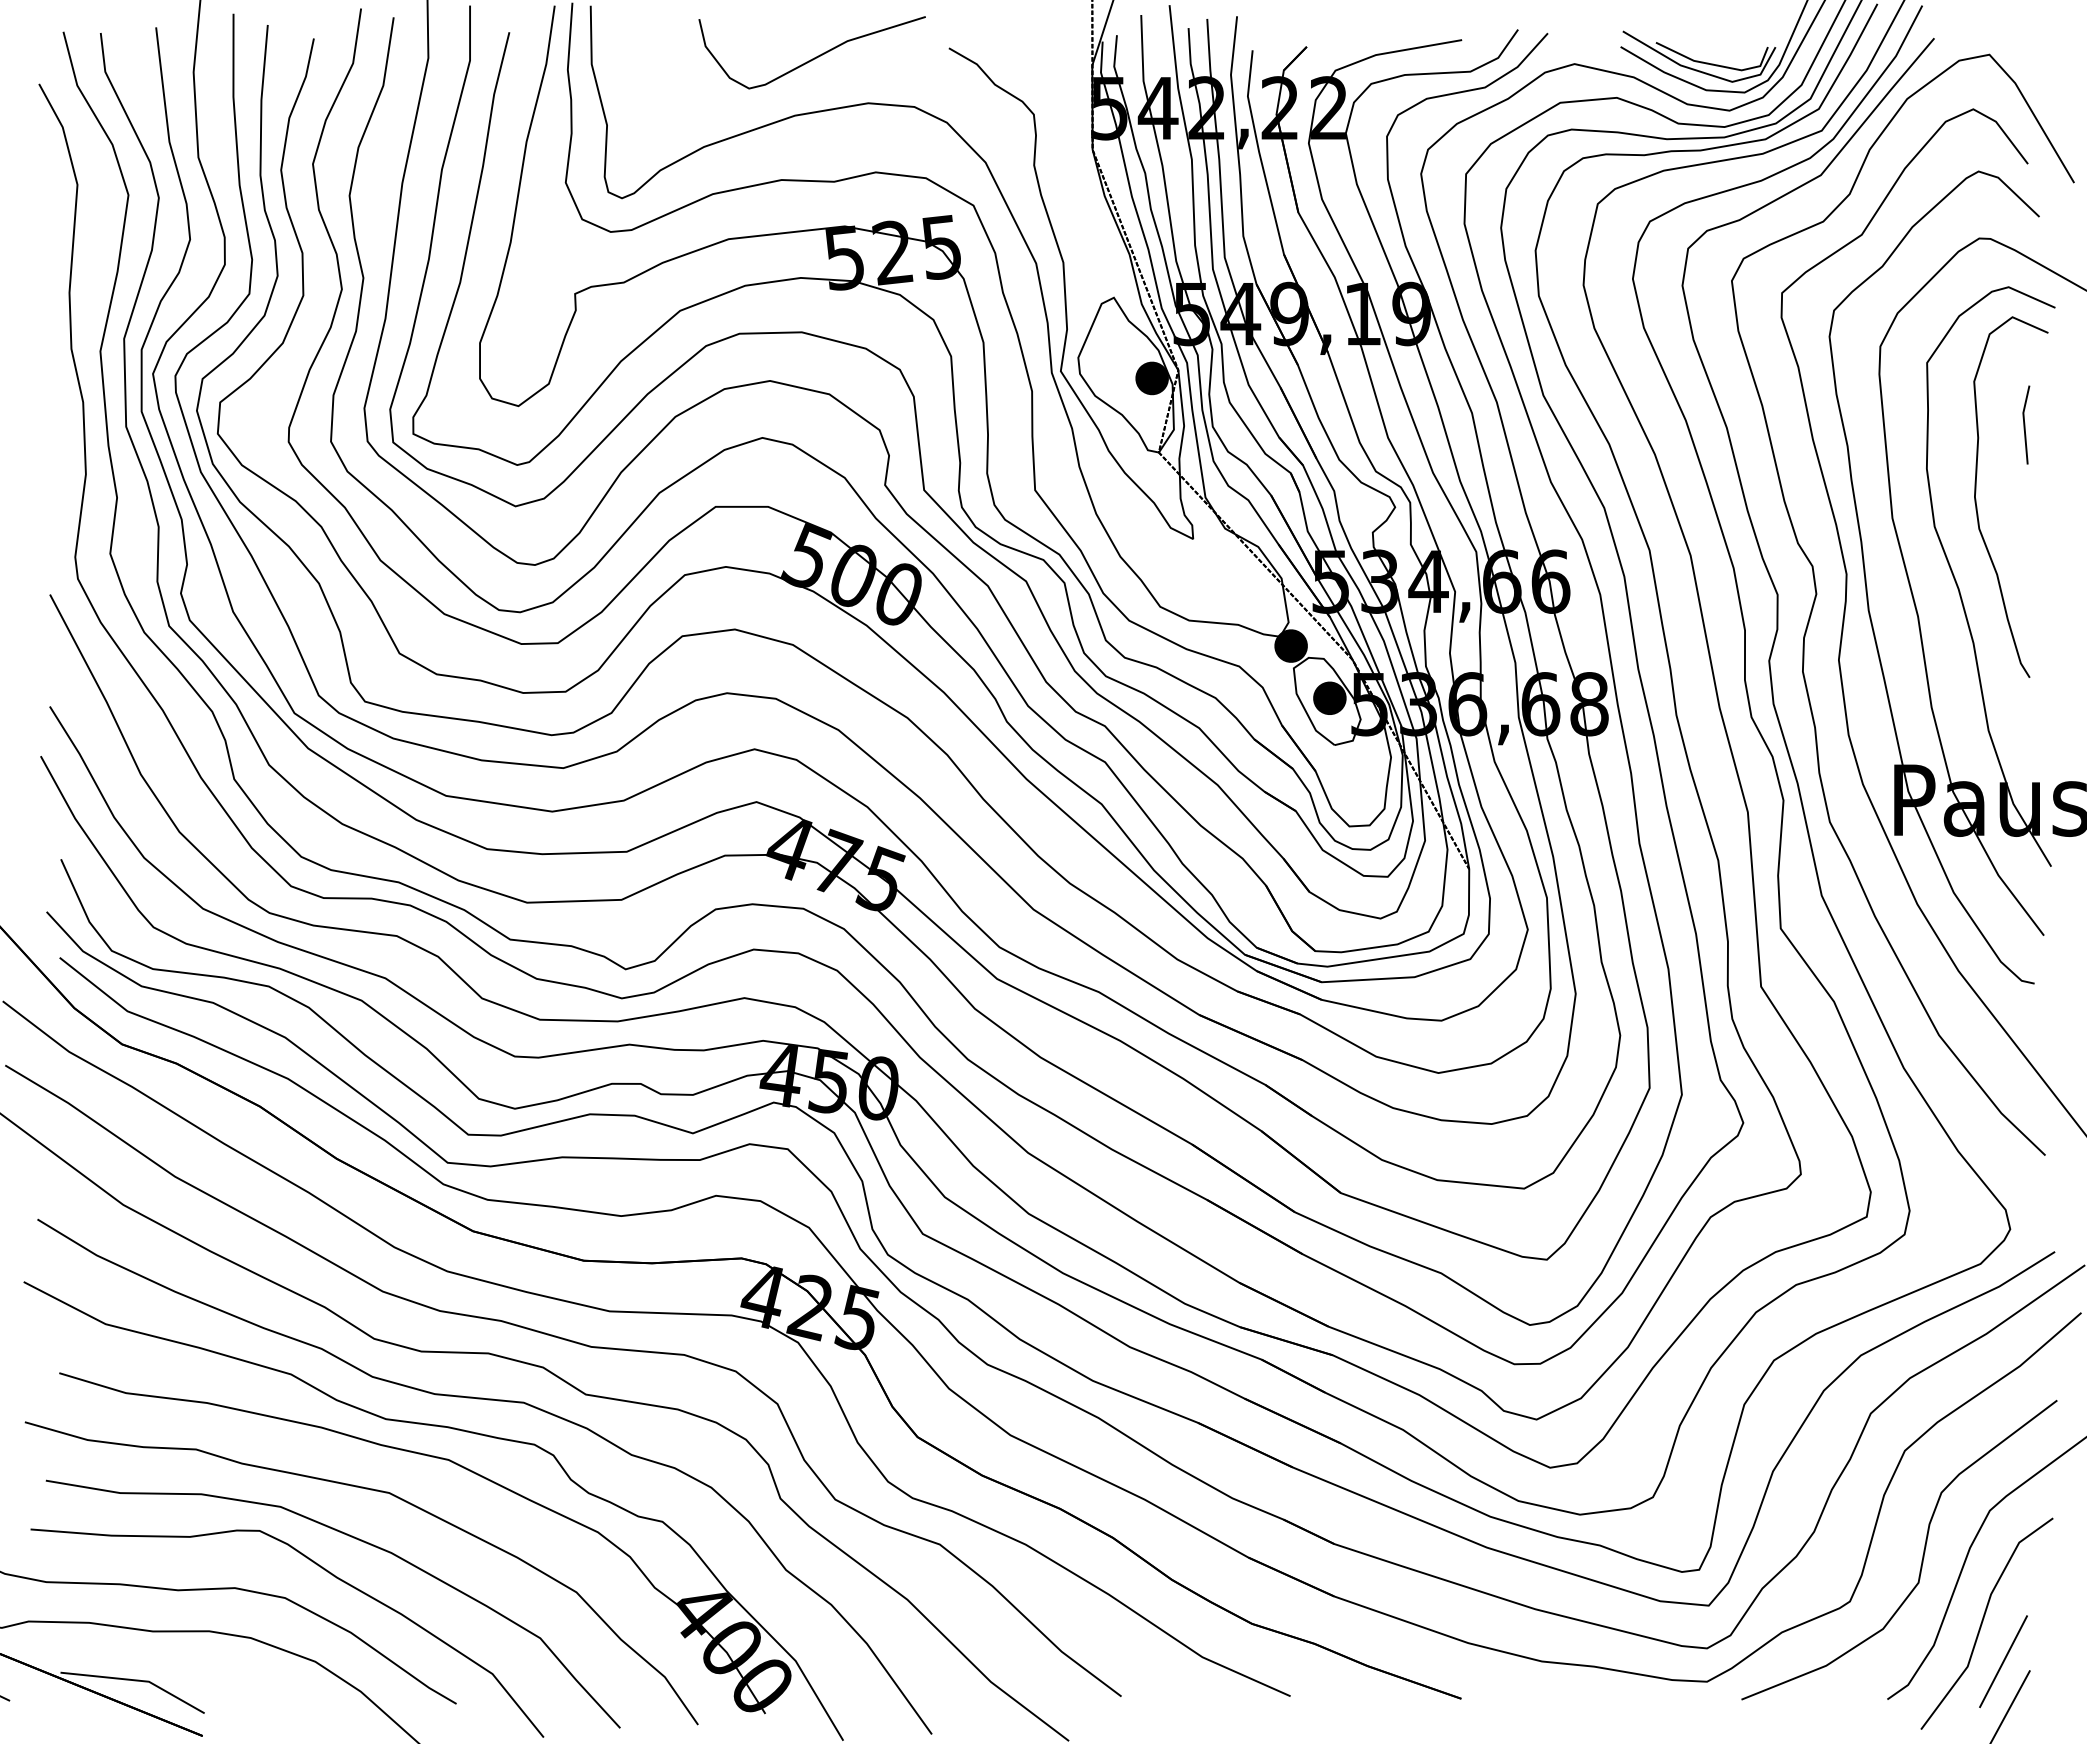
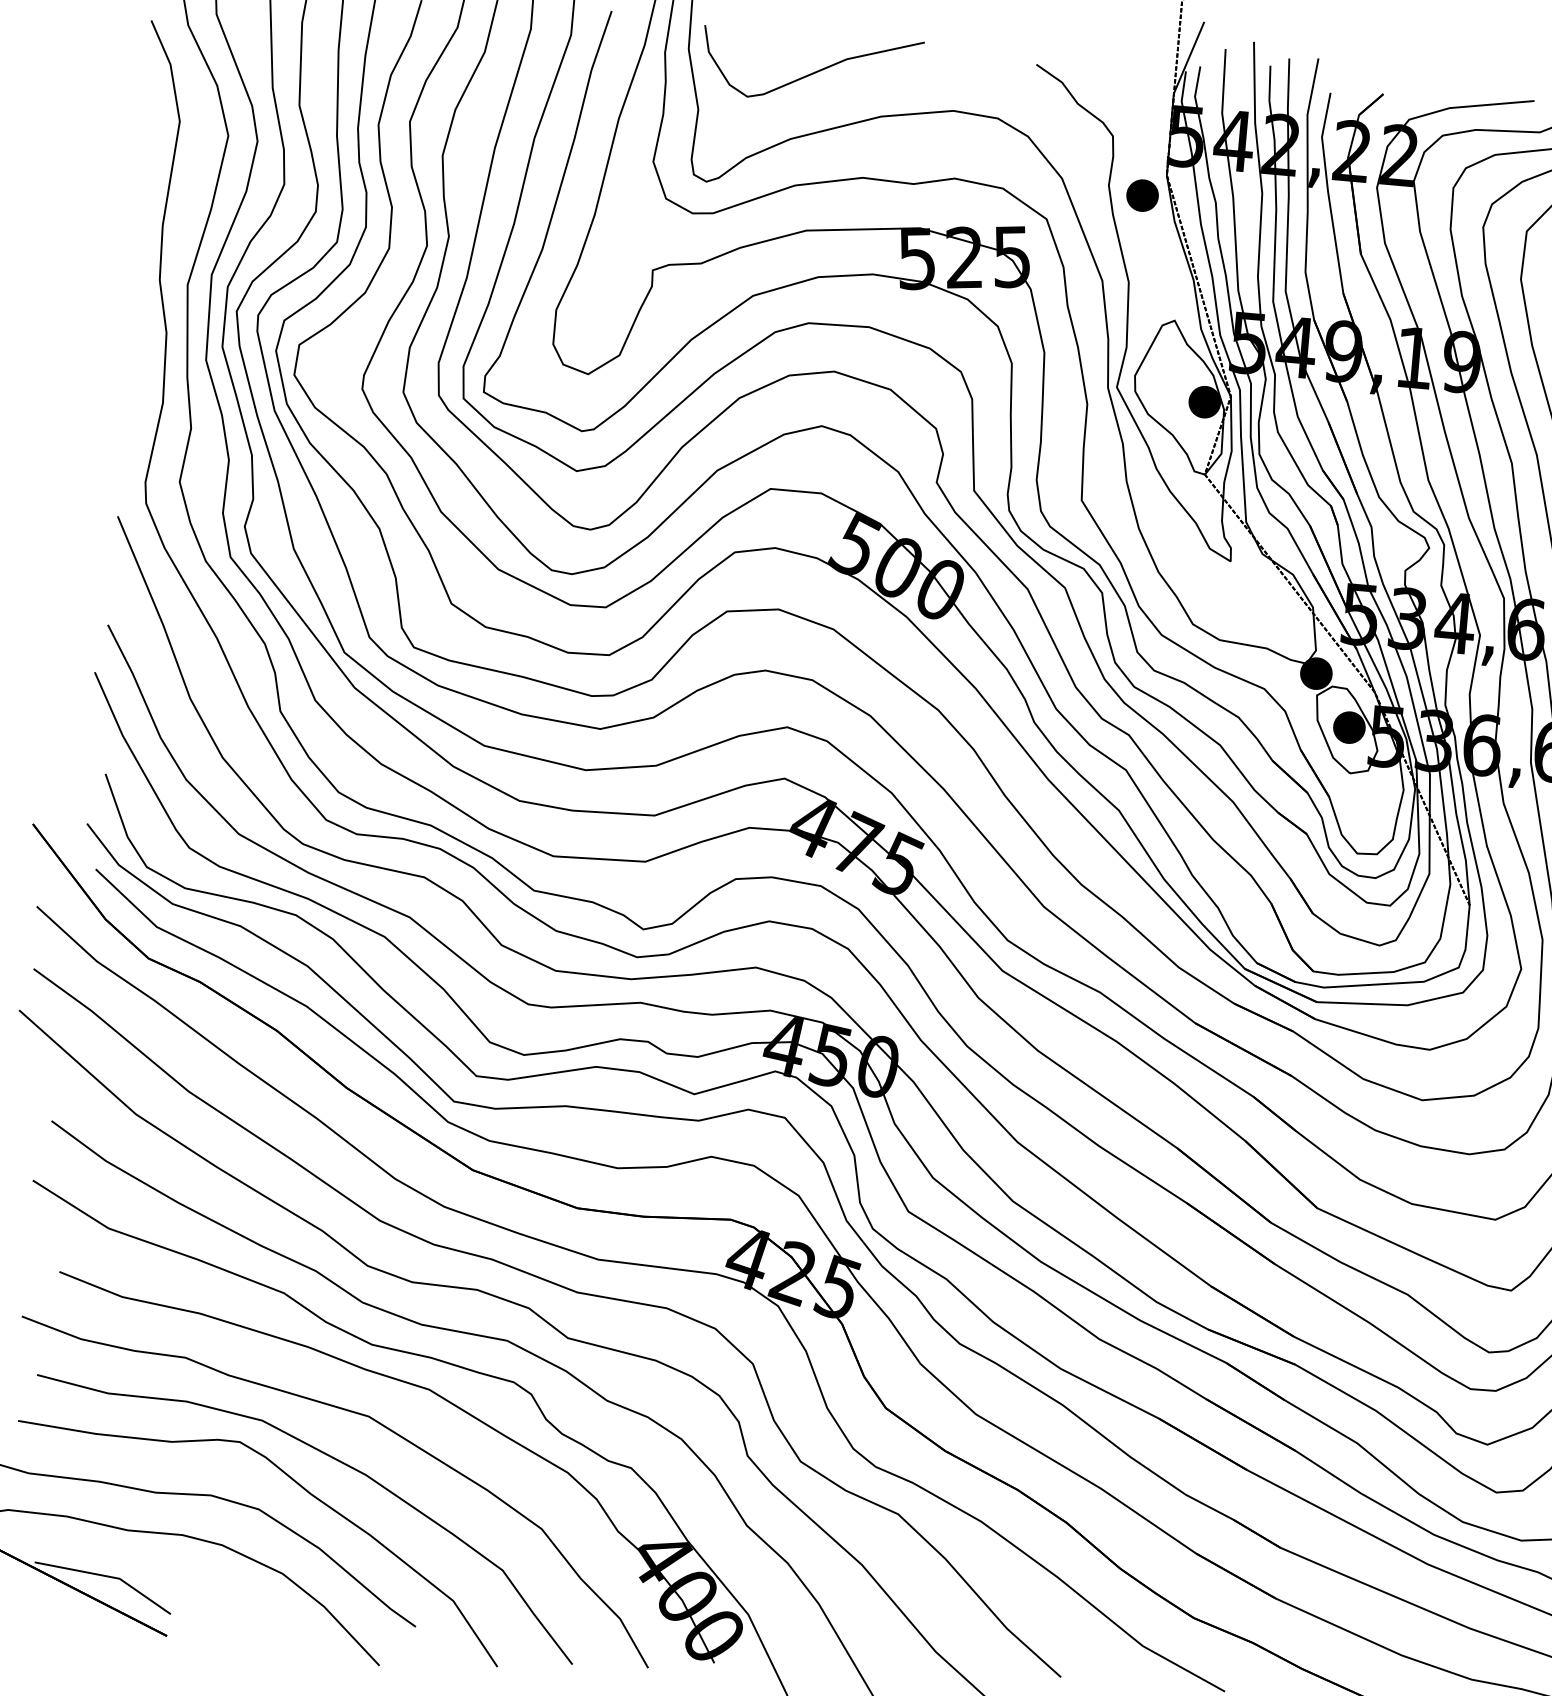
curve: (814, 57) -> (813, 72), moved
part: (1069, 172) -> (1142, 195), added

